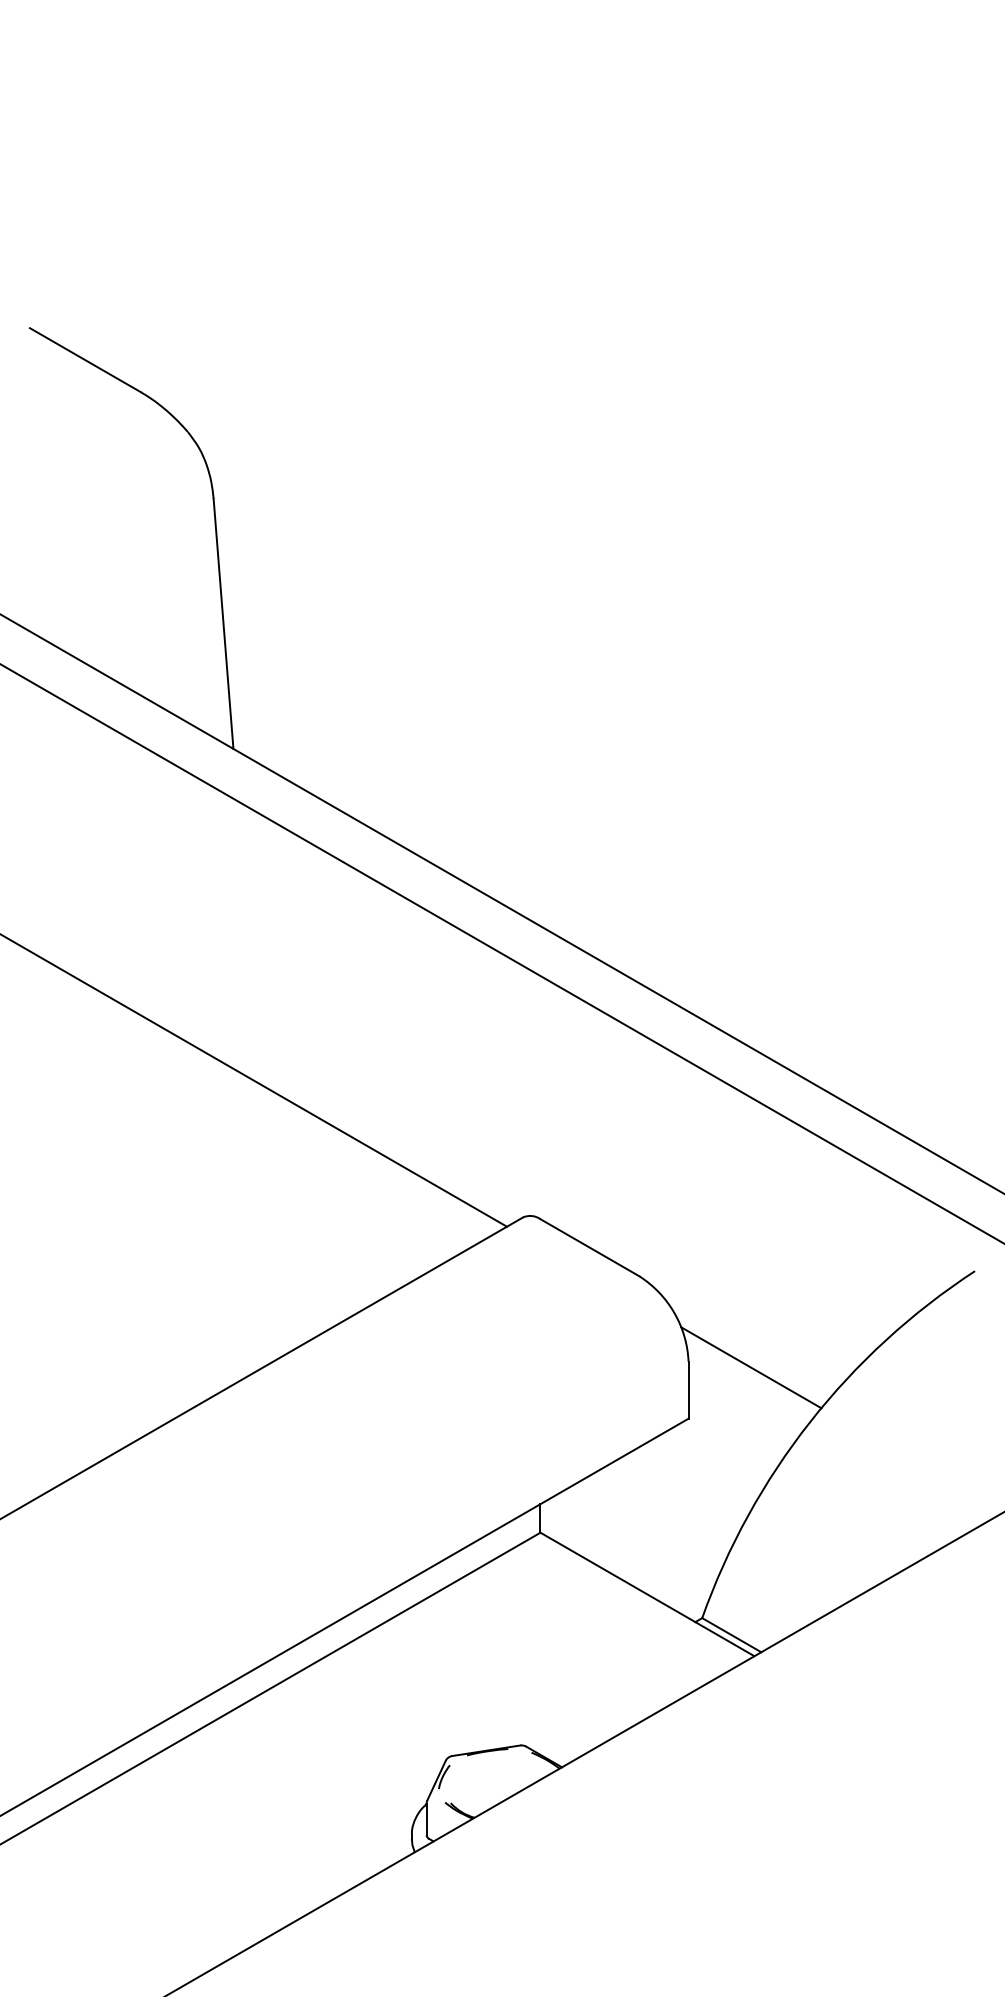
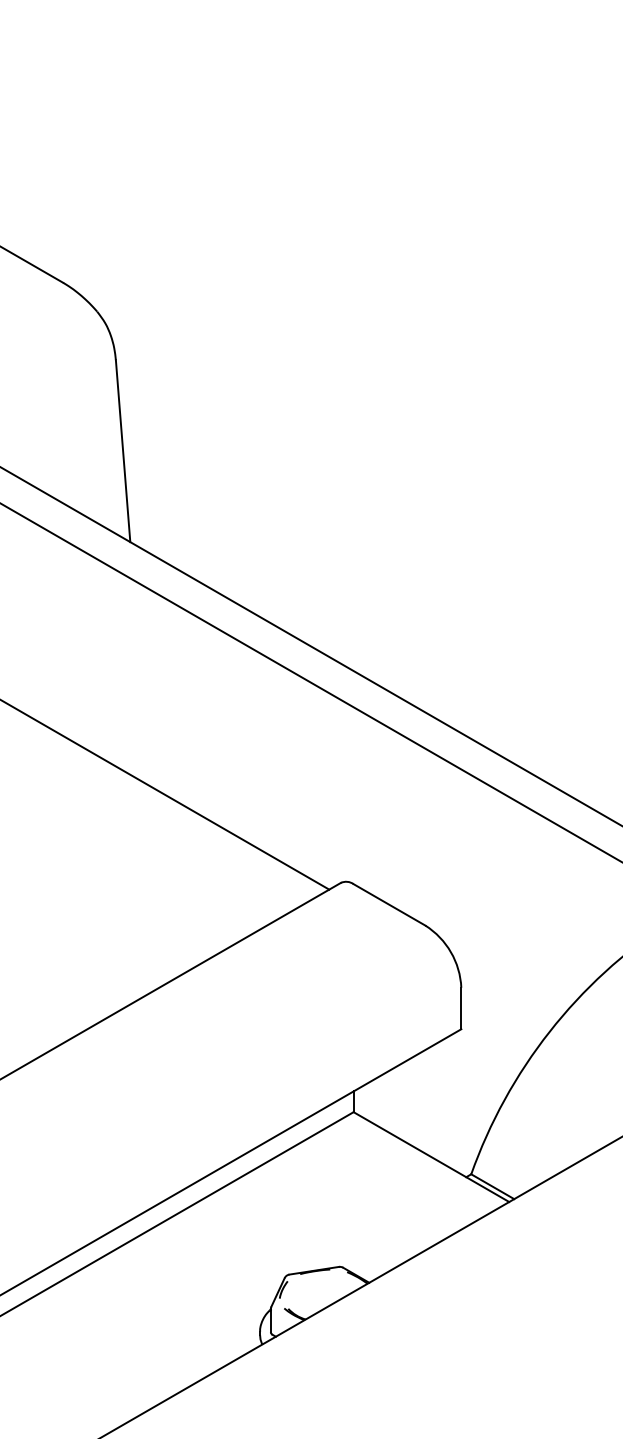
line: (751, 1367) -> (507, 992), removed

